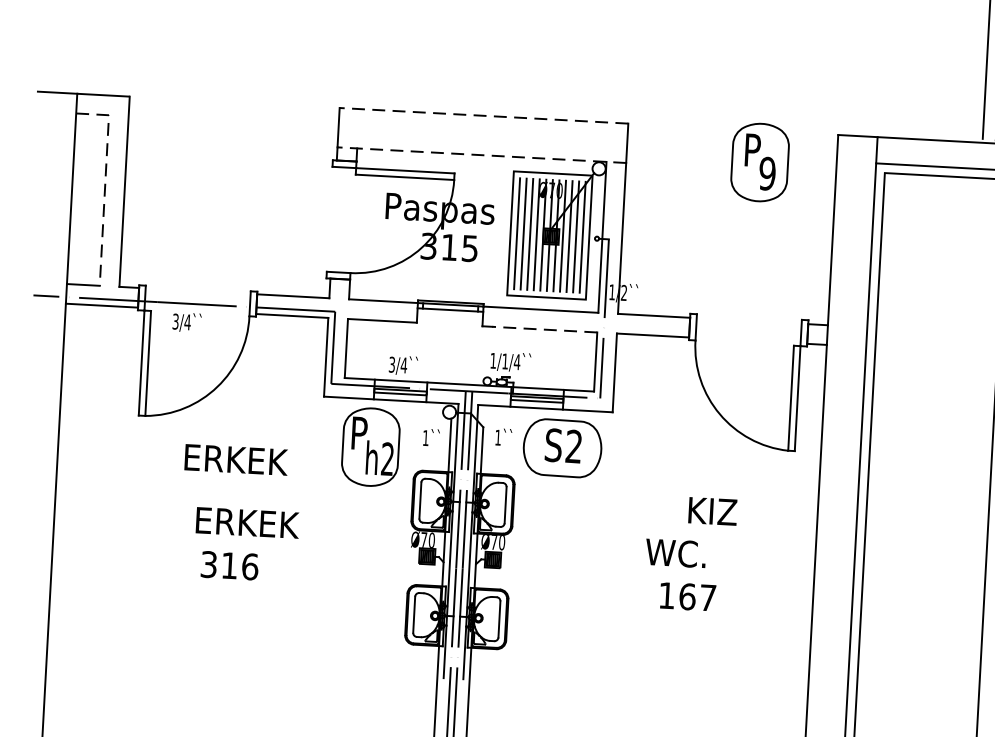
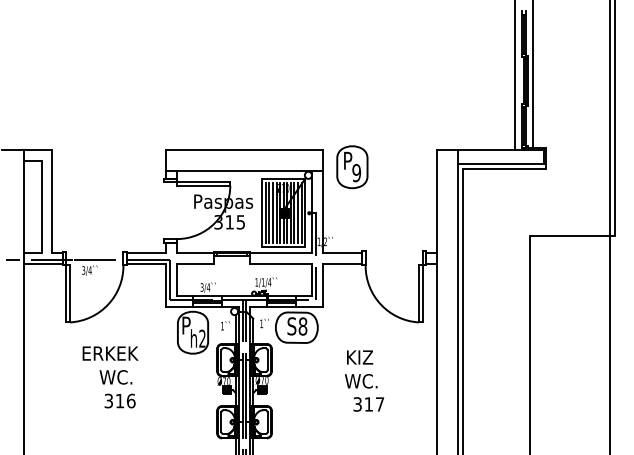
line: (483, 116) -> (244, 150), dashed -> solid
line: (481, 155) -> (244, 171), dashed -> solid
part: (760, 163) -> (352, 167), moved
line: (105, 182) -> (41, 197), dashed -> solid
line: (544, 330) -> (283, 264), dashed -> solid
text: (573, 446) -> (302, 326), S2 -> S8
text: (236, 459) -> (110, 353), moved
text: (713, 511) -> (360, 357), moved
text: (245, 523) -> (127, 377), ERKEK -> WC.
text: (677, 596) -> (363, 404), 167 -> 317

